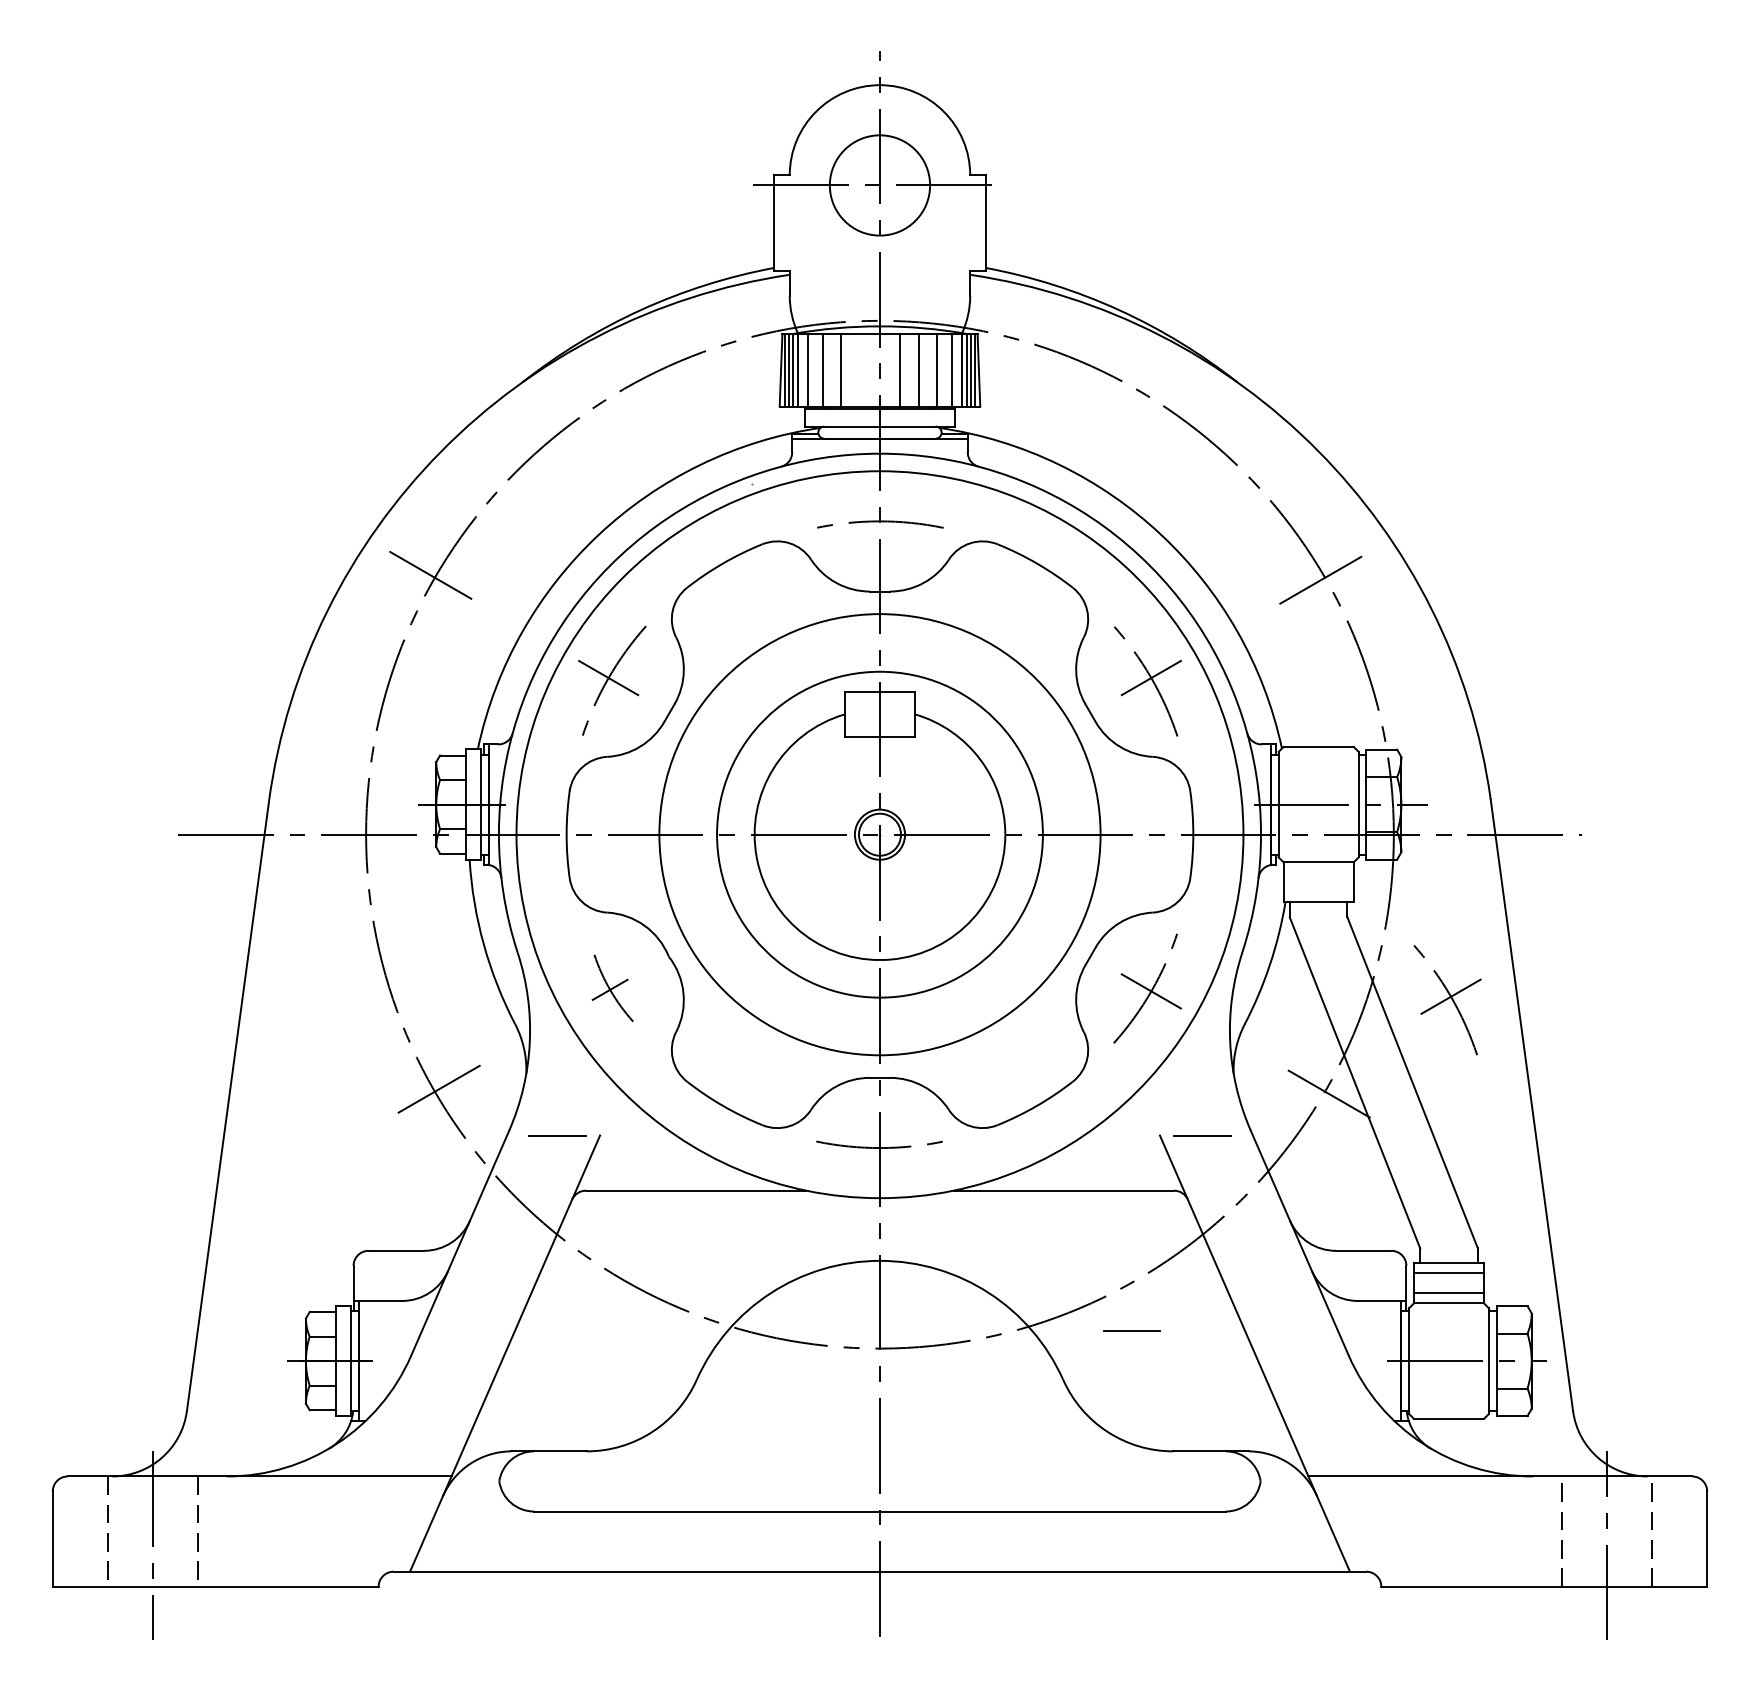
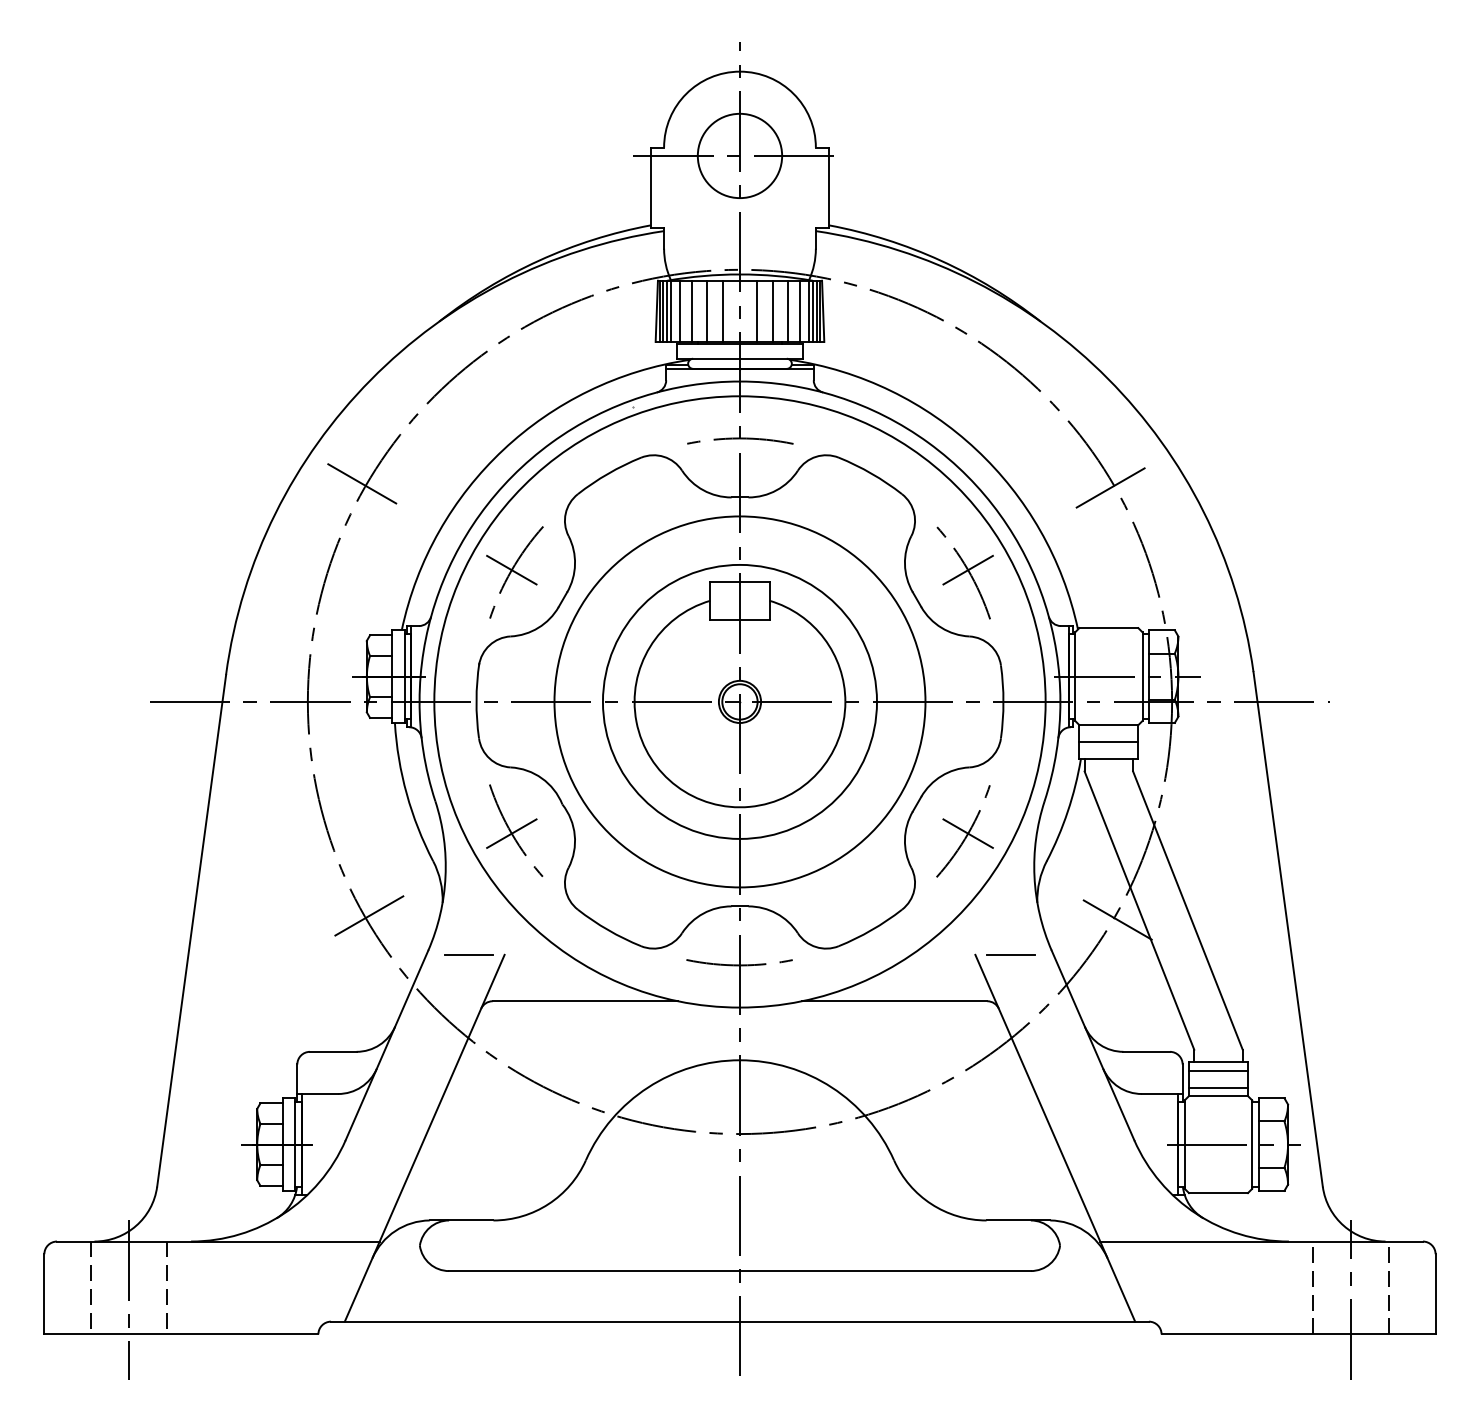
line: (860, 369) -> (723, 310), added
line: (1318, 881) -> (1108, 741), added
part: (611, 987) -> (514, 830), size x1.67
part: (1446, 999) -> (1216, 840), removed
line: (1131, 1330) -> (951, 1118), removed

